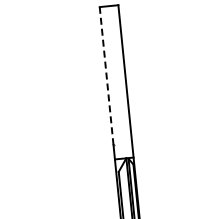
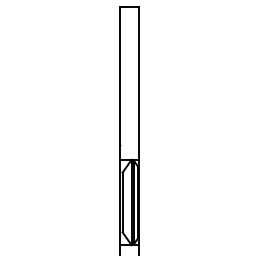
line: (106, 75) -> (120, 75), dashed -> solid

